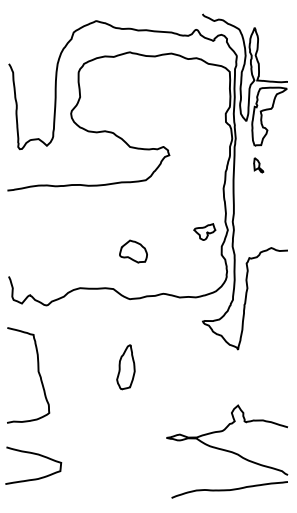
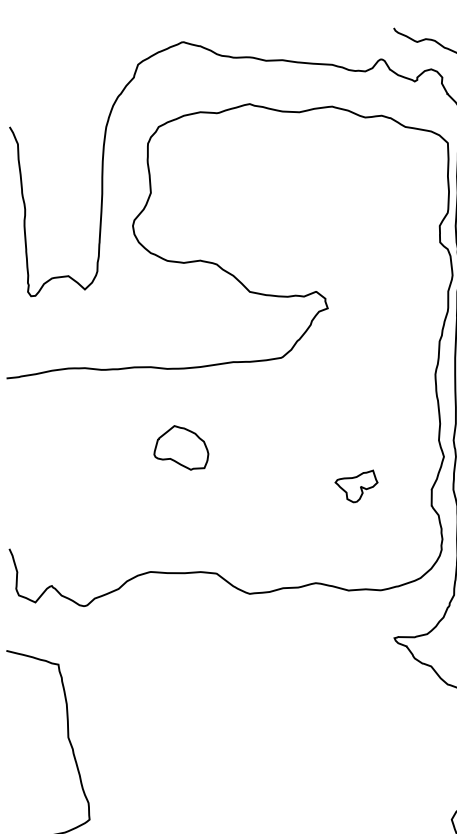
part: (204, 231) -> (355, 485), moved
part: (133, 251) -> (181, 447), moved
part: (125, 367) -> (240, 729), removed

